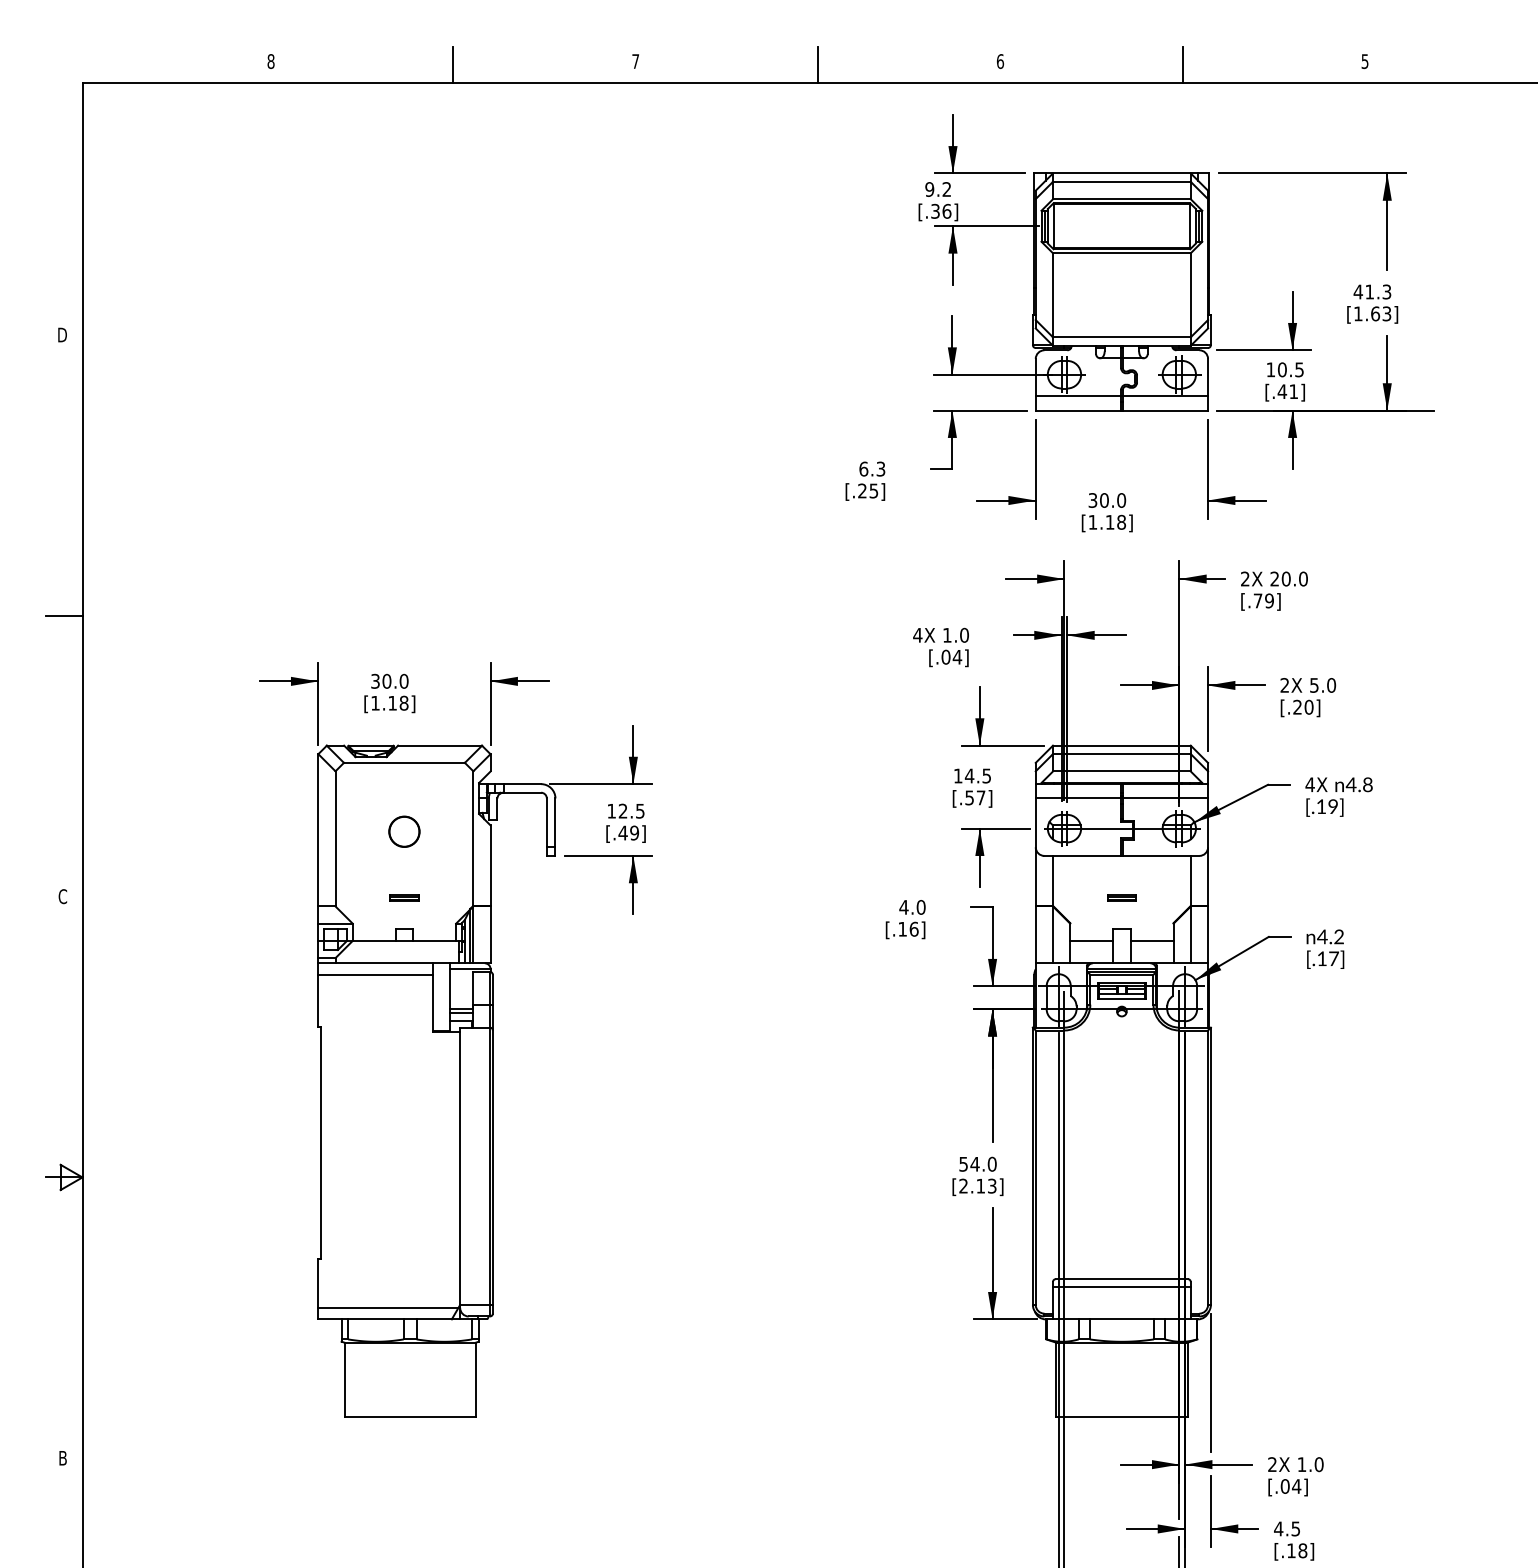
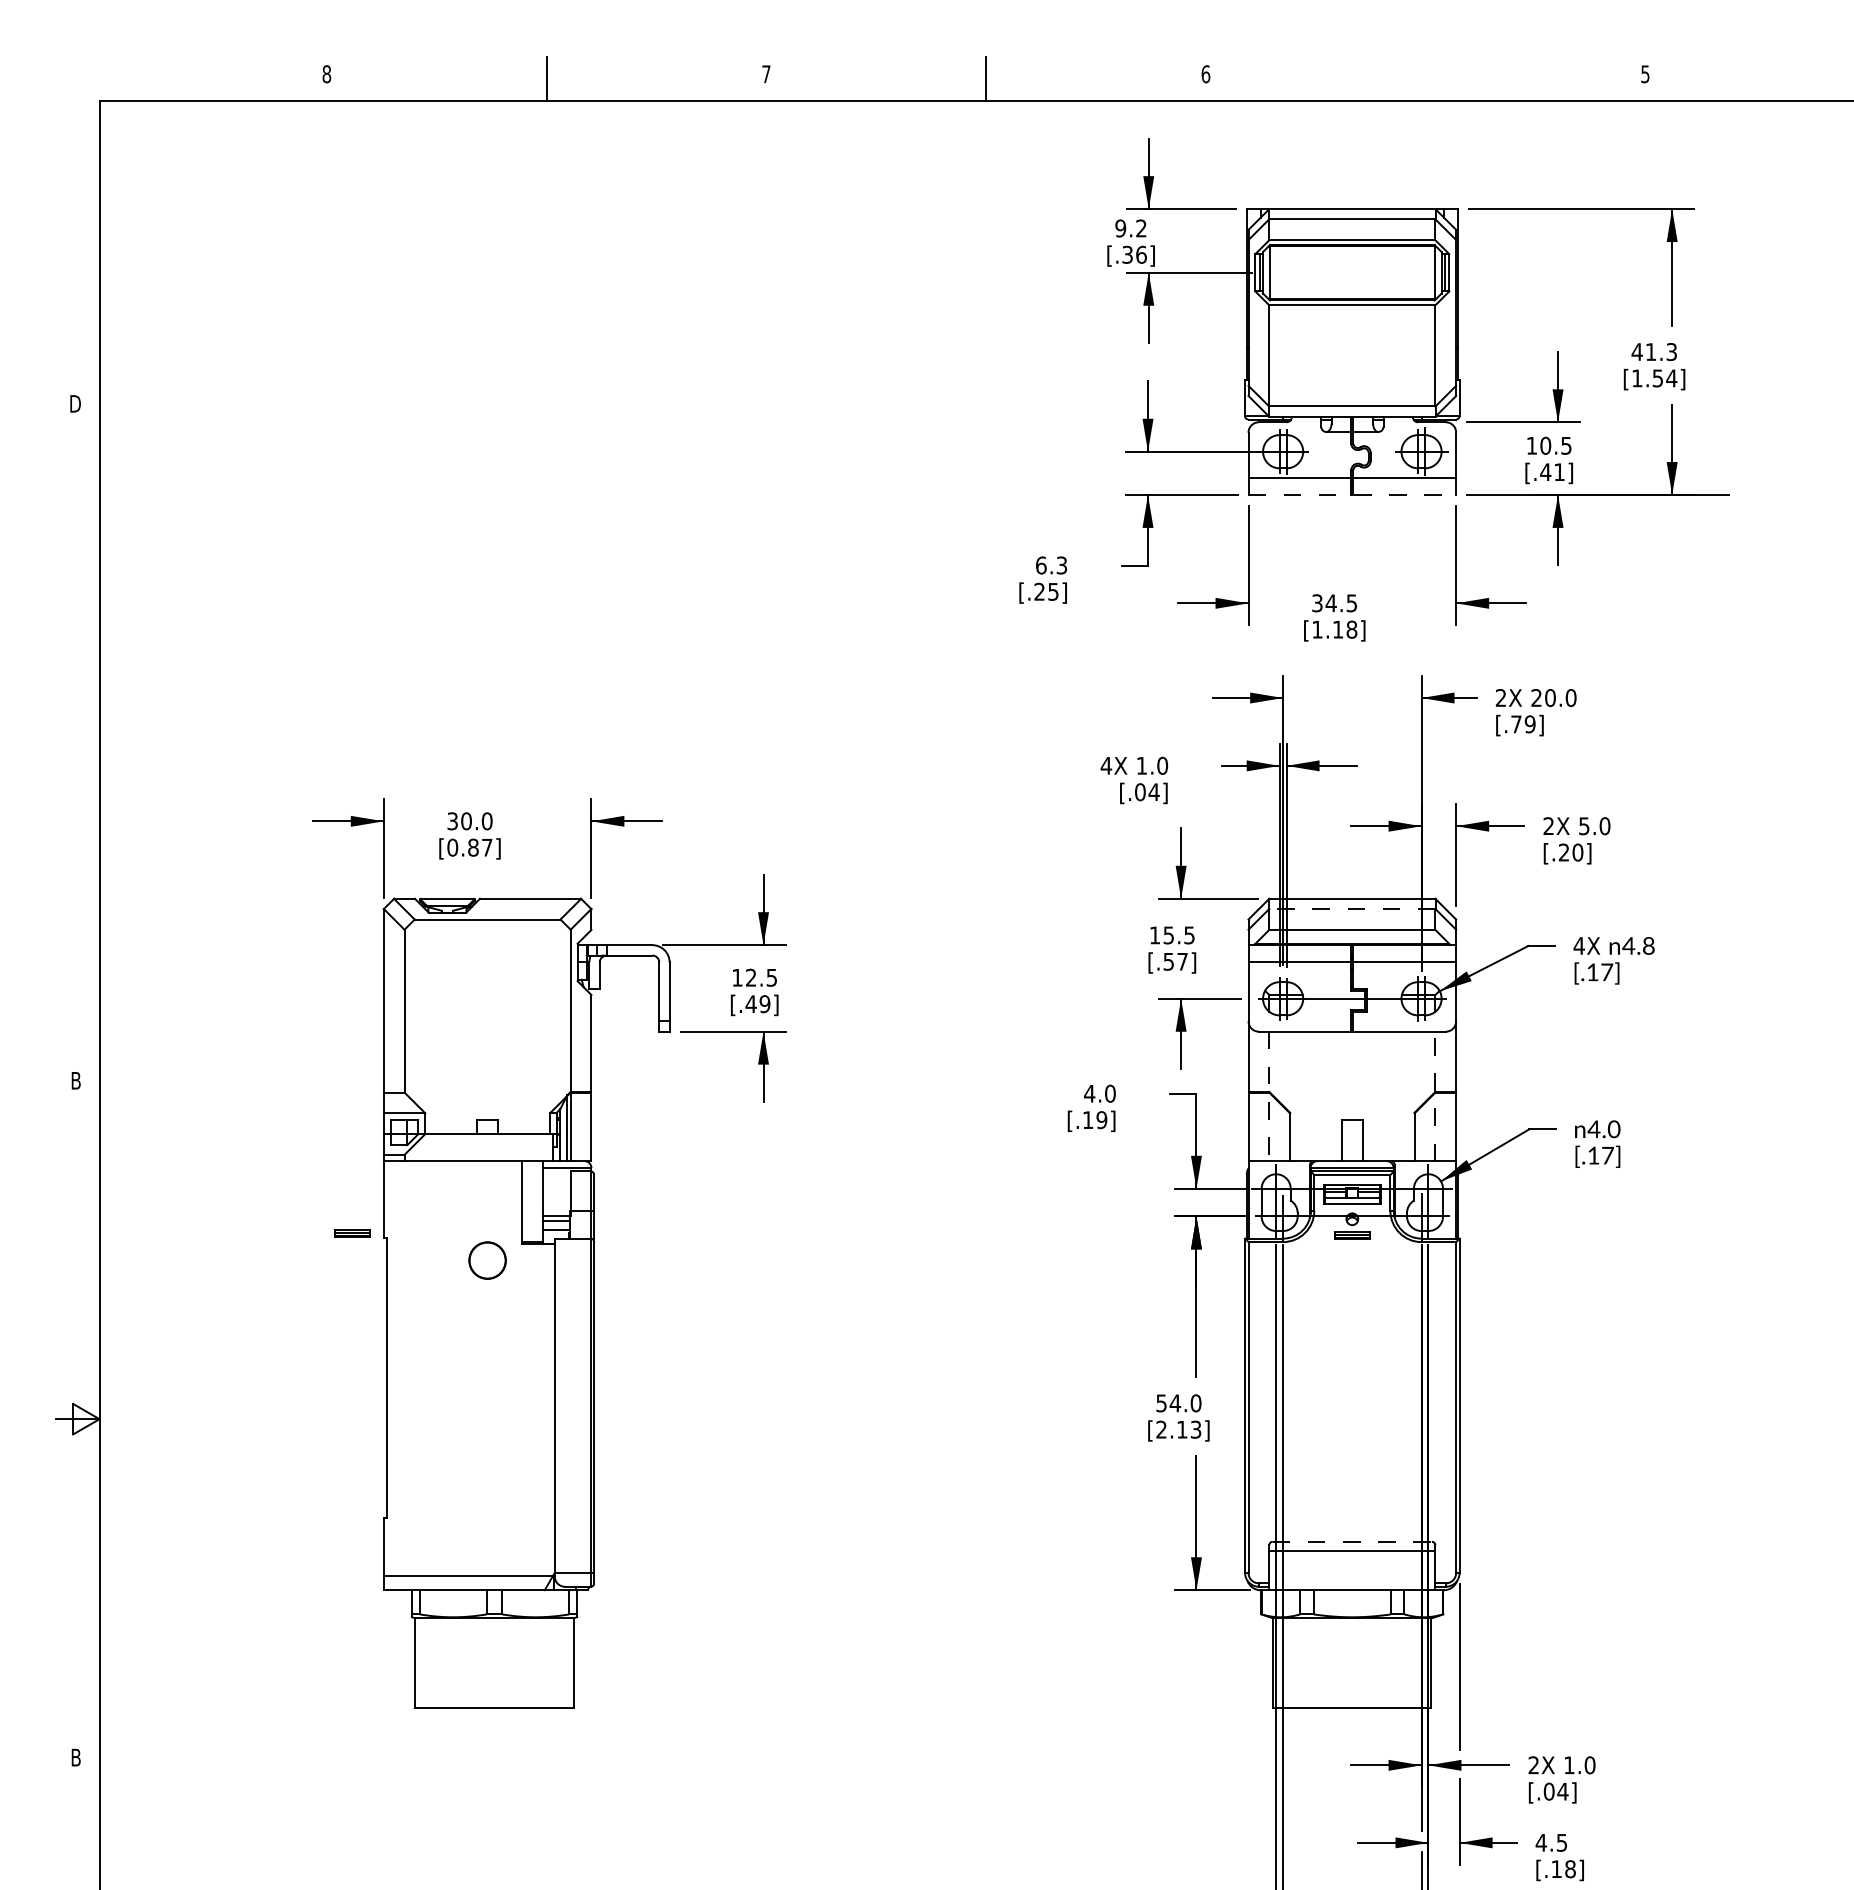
line: (1182, 65) -> (1425, 78), removed
text: (1380, 313) -> (1664, 378), [1.63] -> [1.54]
line: (1122, 410) -> (1352, 494), solid -> dashed
text: (1112, 500) -> (1341, 603), 30.0 -> 34.5
line: (64, 615) -> (77, 742), removed
text: (389, 703) -> (469, 847), [1.18] -> [0.87]
line: (1121, 754) -> (1351, 909), solid -> dashed
text: (969, 776) -> (1168, 935), 14.5 -> 15.5
text: (1333, 805) -> (1607, 971), [.19] -> [.17]
circle: (404, 831) -> (487, 1260), moved
text: (62, 896) -> (75, 1080), C -> B
part: (404, 898) -> (352, 1233), moved
part: (1122, 898) -> (1352, 1235), moved
line: (1053, 909) -> (1269, 1096), solid -> dashed
line: (1190, 909) -> (1435, 1096), solid -> dashed
text: (913, 929) -> (1101, 1120), [.16] -> [.19]
text: (1338, 937) -> (1613, 1129), 4.2 -> 4.0
line: (1091, 941) -> (1315, 1134), removed
line: (1151, 941) -> (1388, 1134), removed
line: (375, 974) -> (452, 1174), removed
line: (1122, 1278) -> (1352, 1541), solid -> dashed

